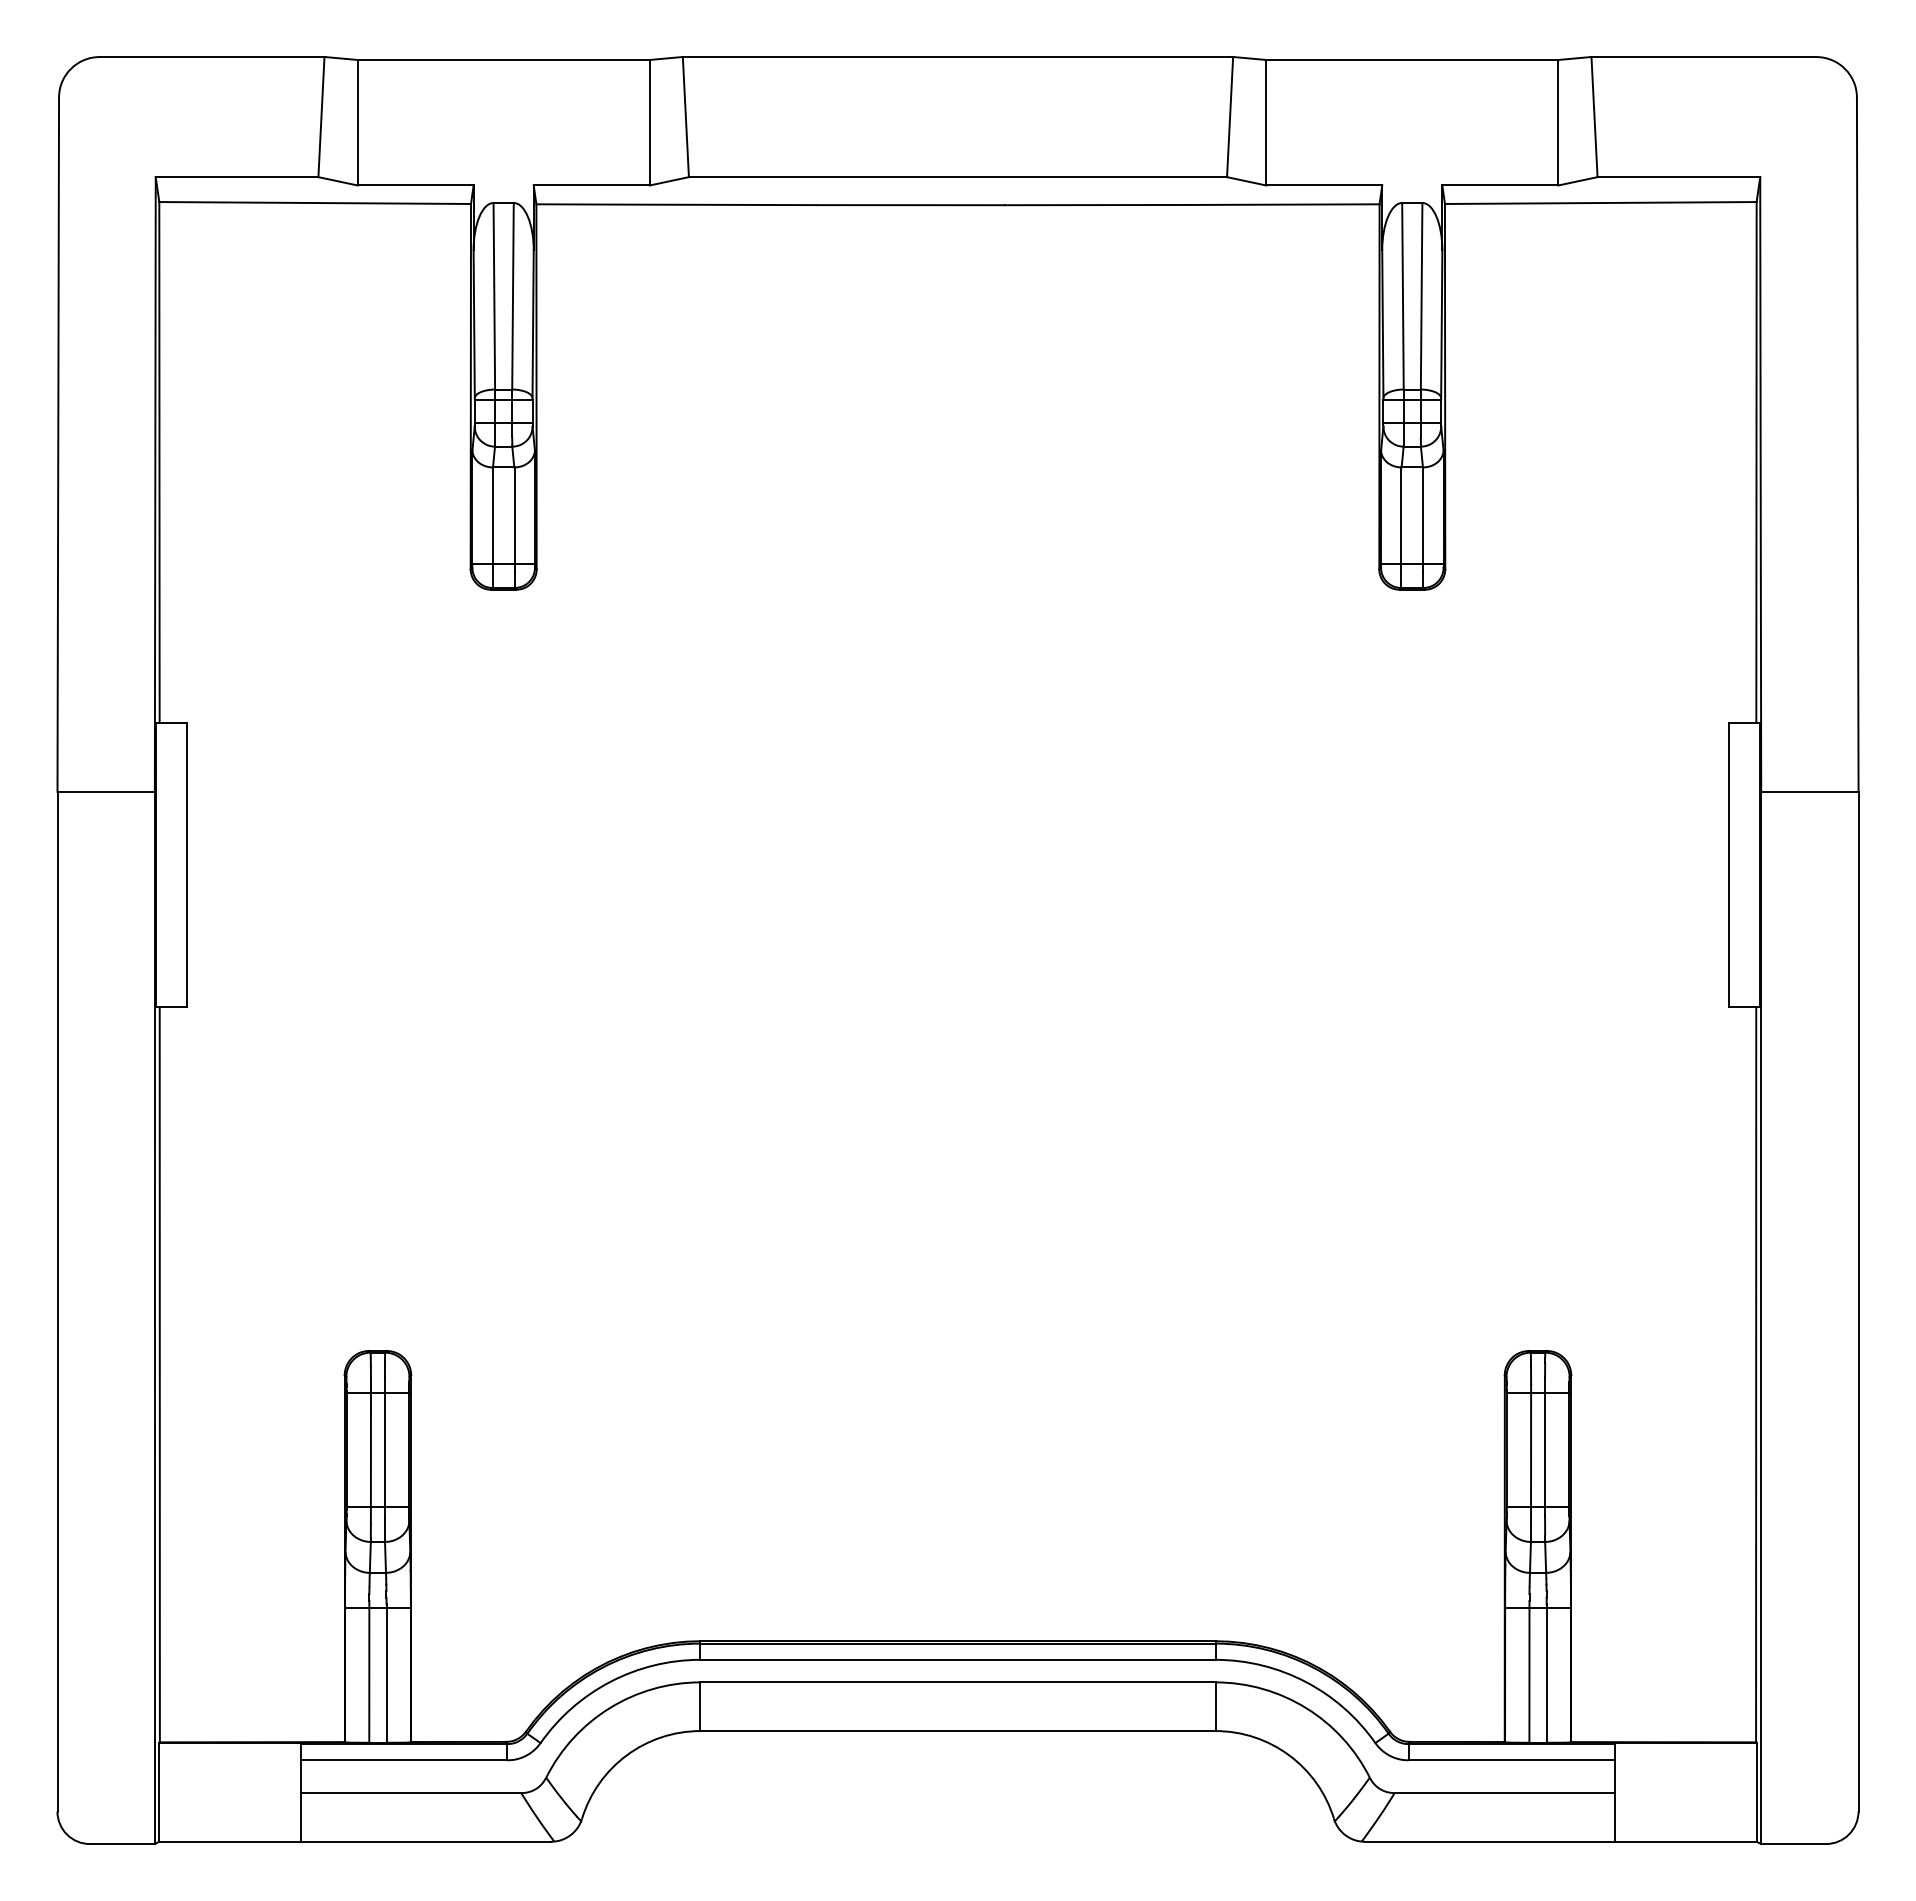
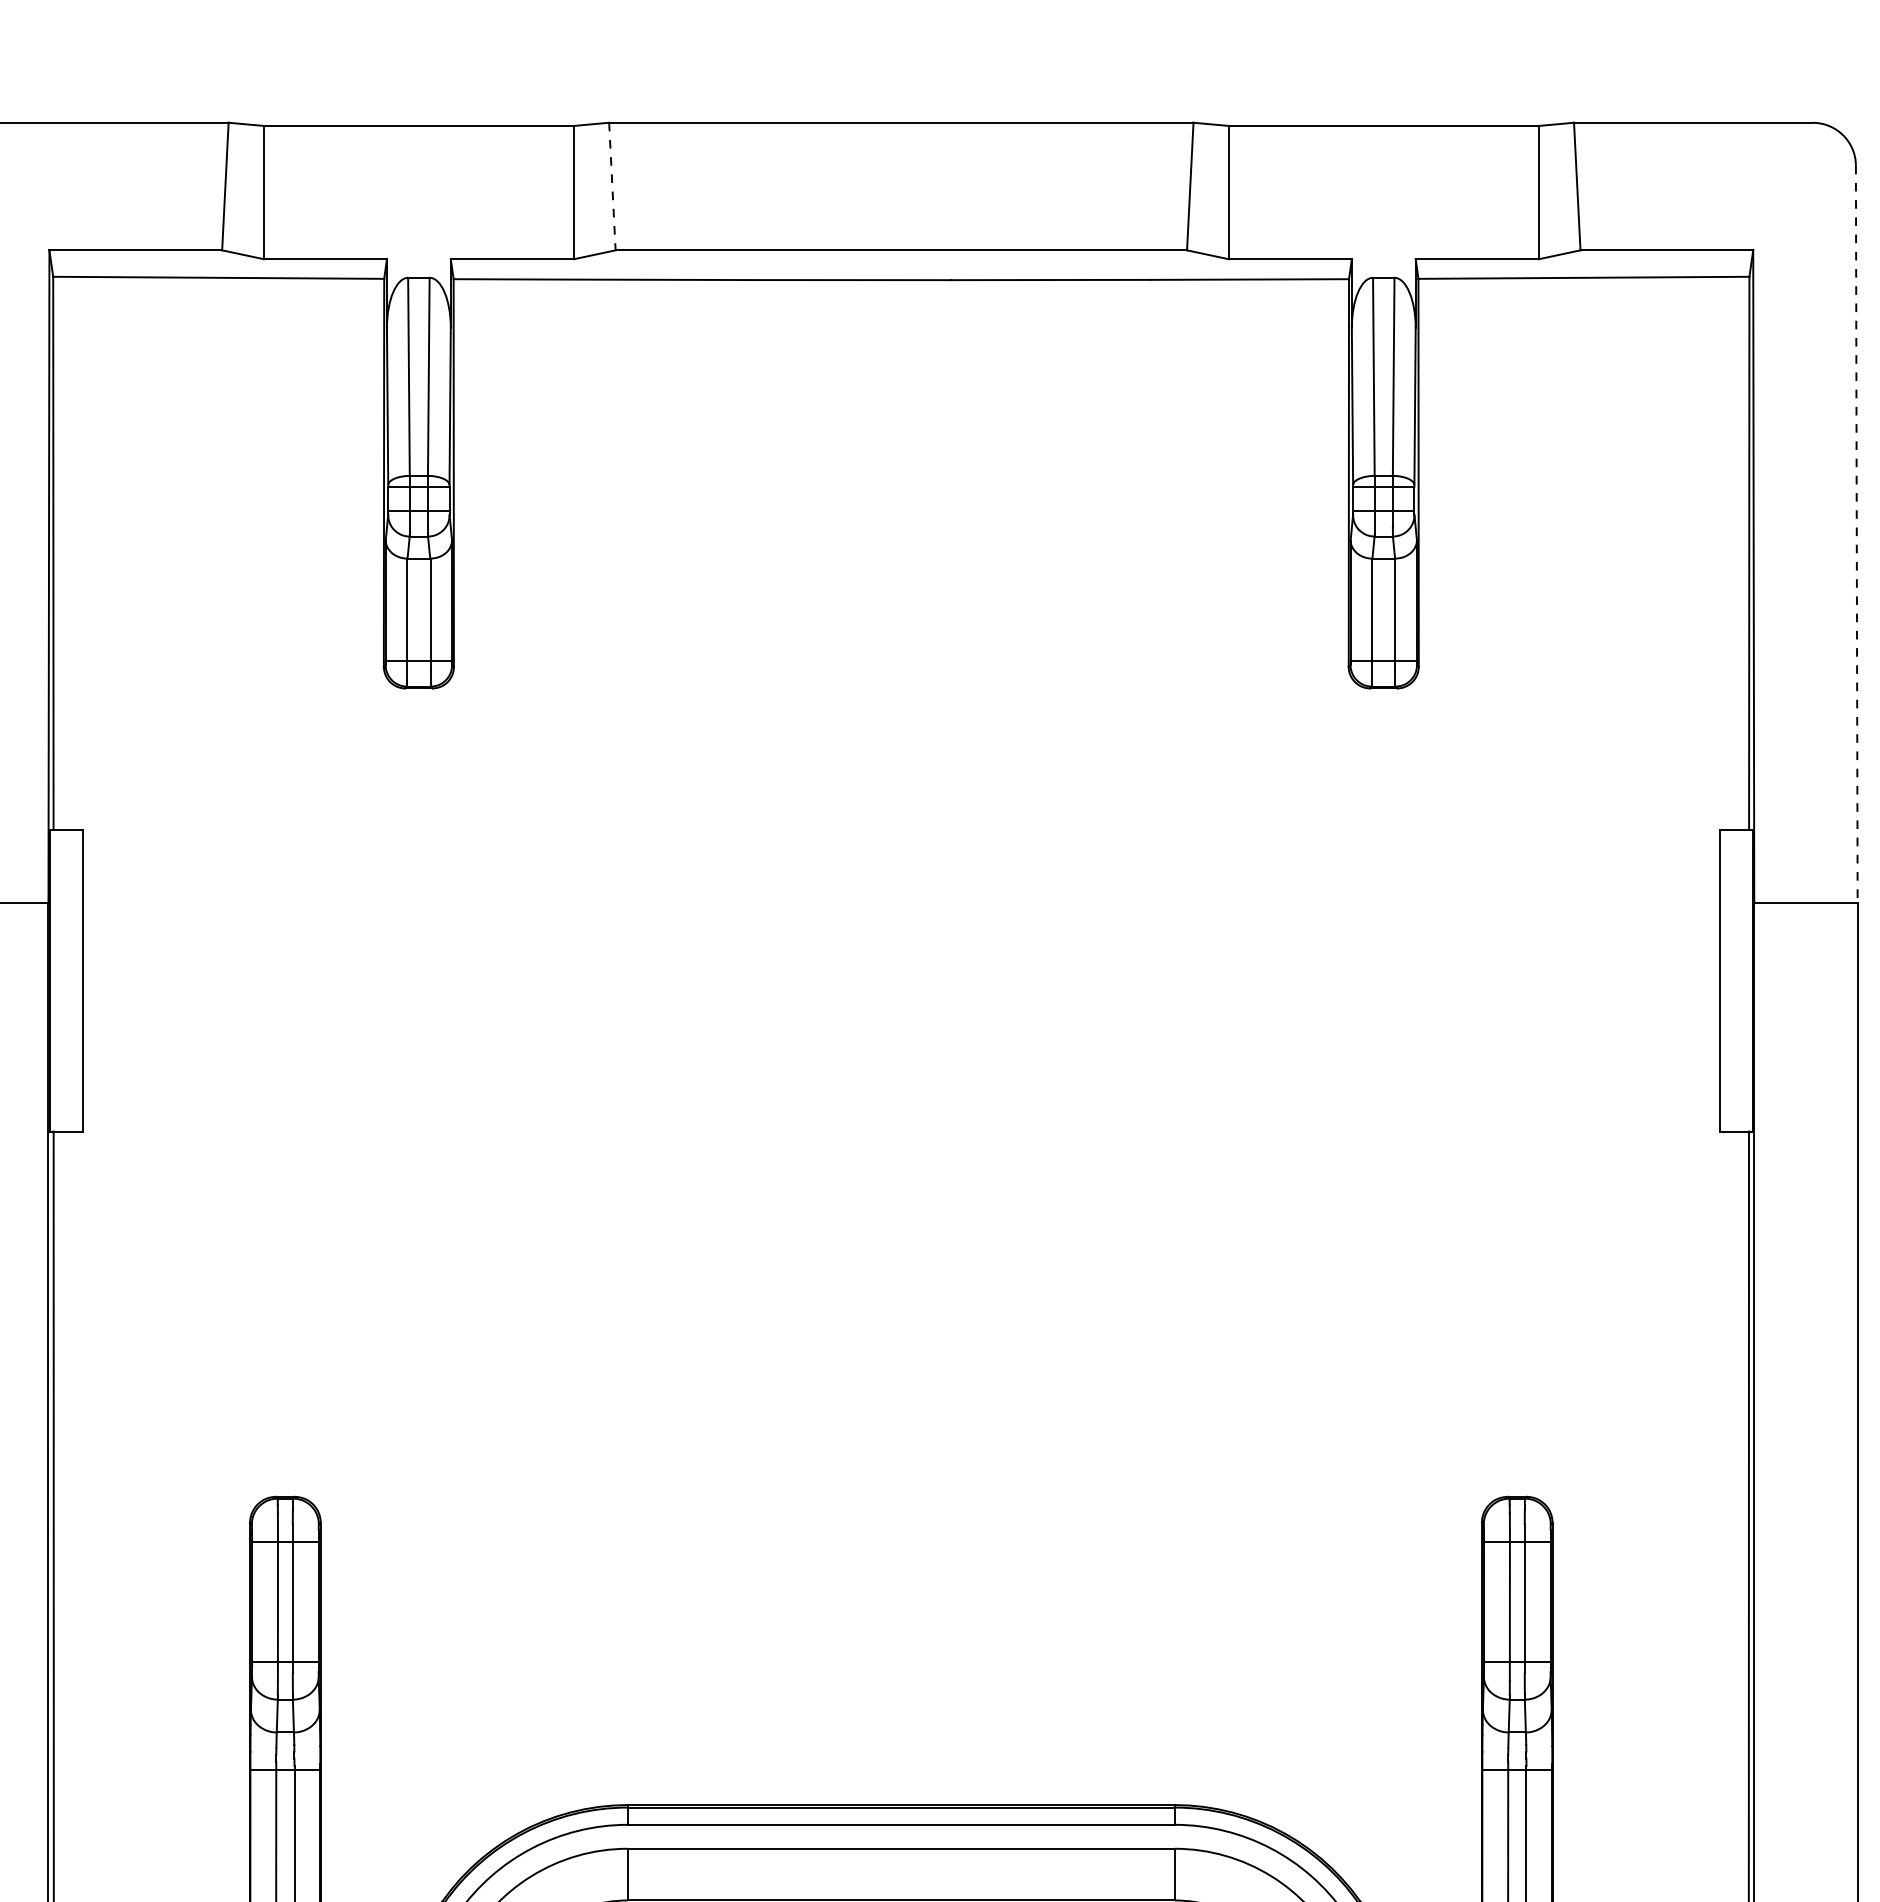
line: (685, 117) -> (611, 187), solid -> dashed
line: (1857, 445) -> (1856, 535), solid -> dashed

